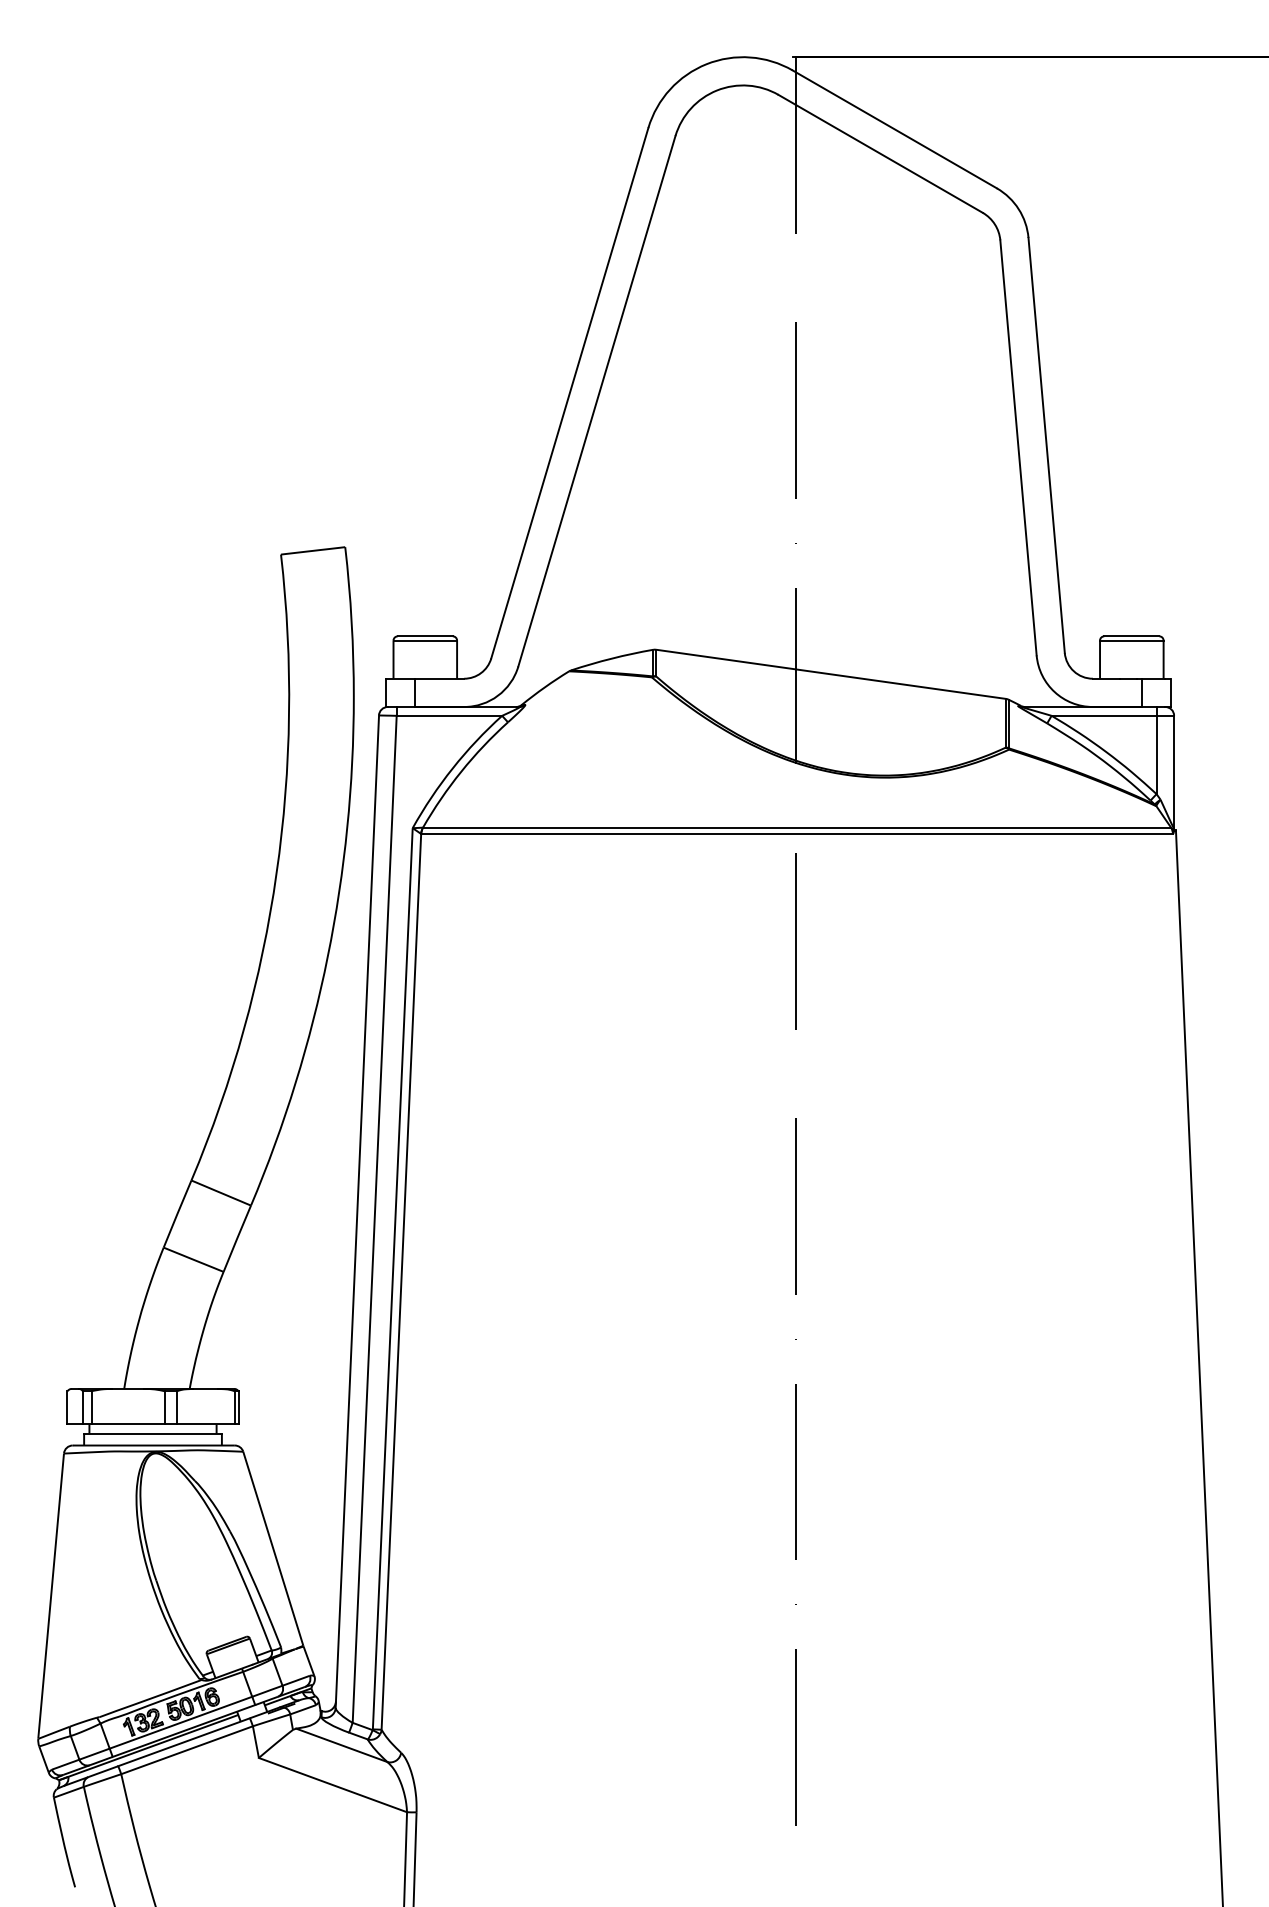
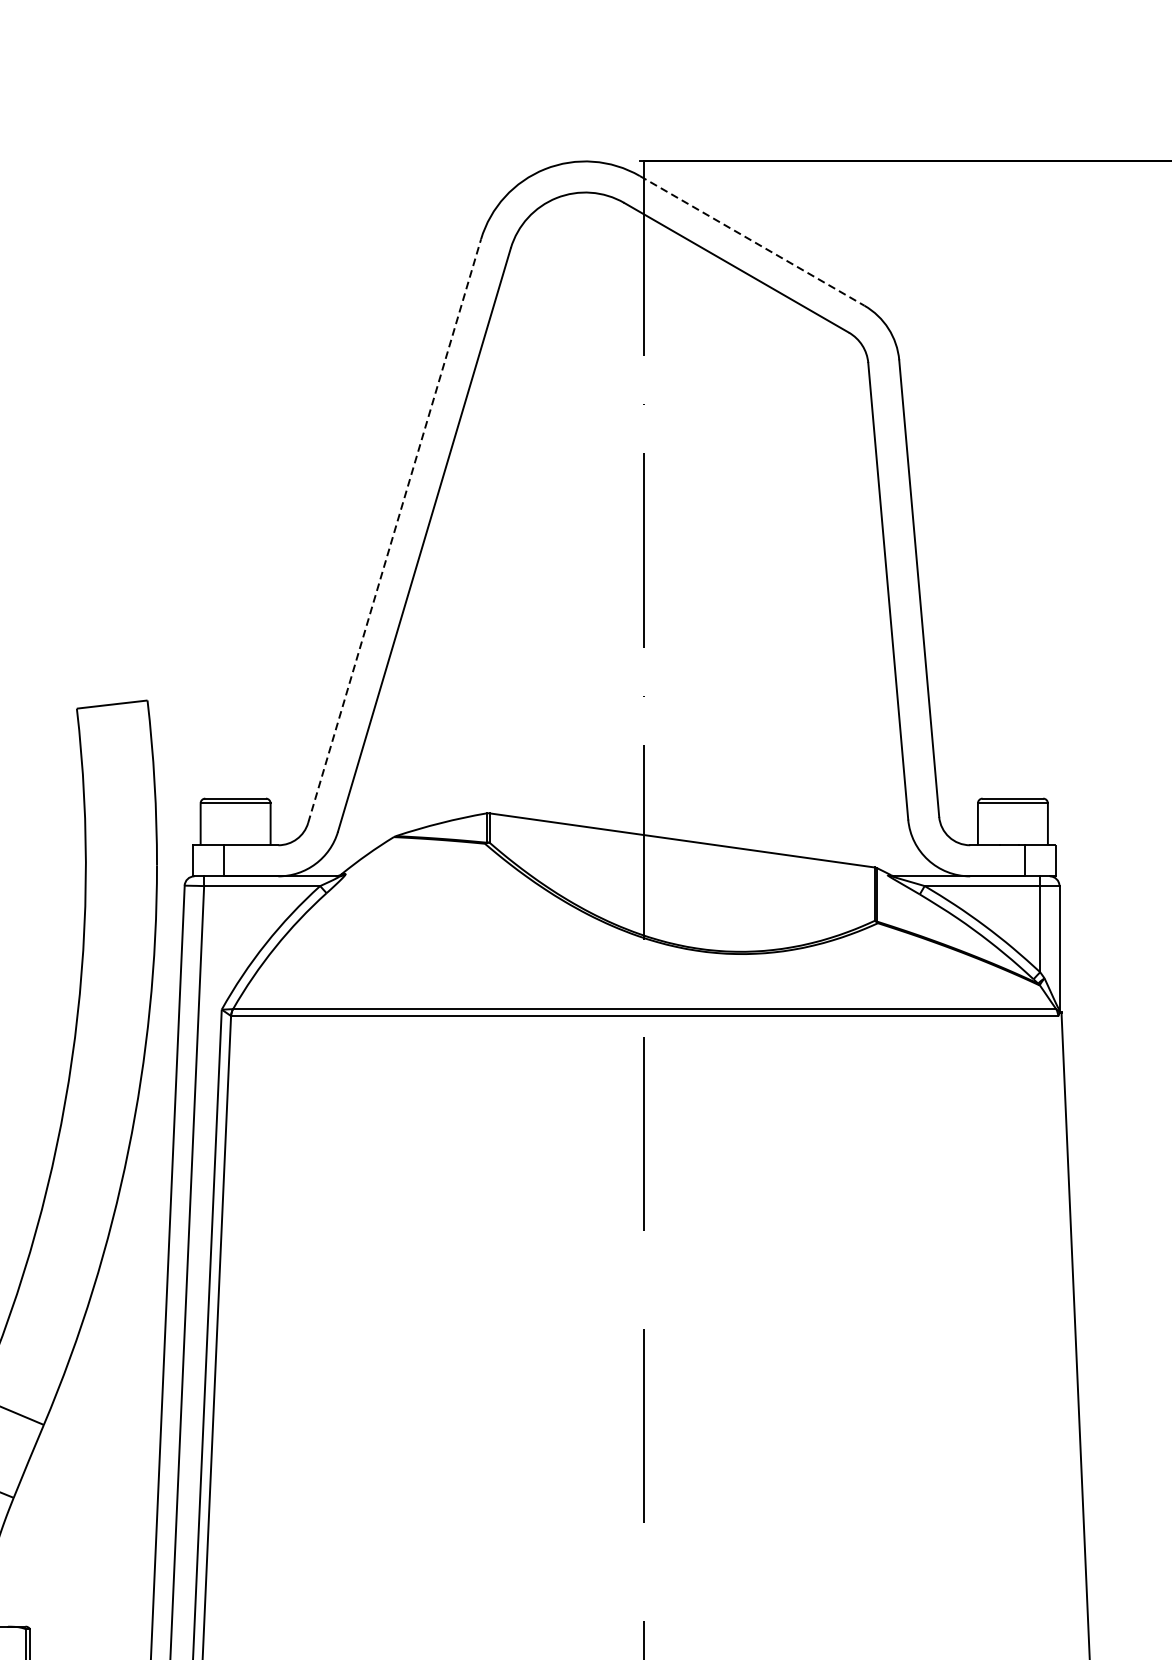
line: (894, 129) -> (751, 240), solid -> dashed
line: (569, 393) -> (394, 531), solid -> dashed

